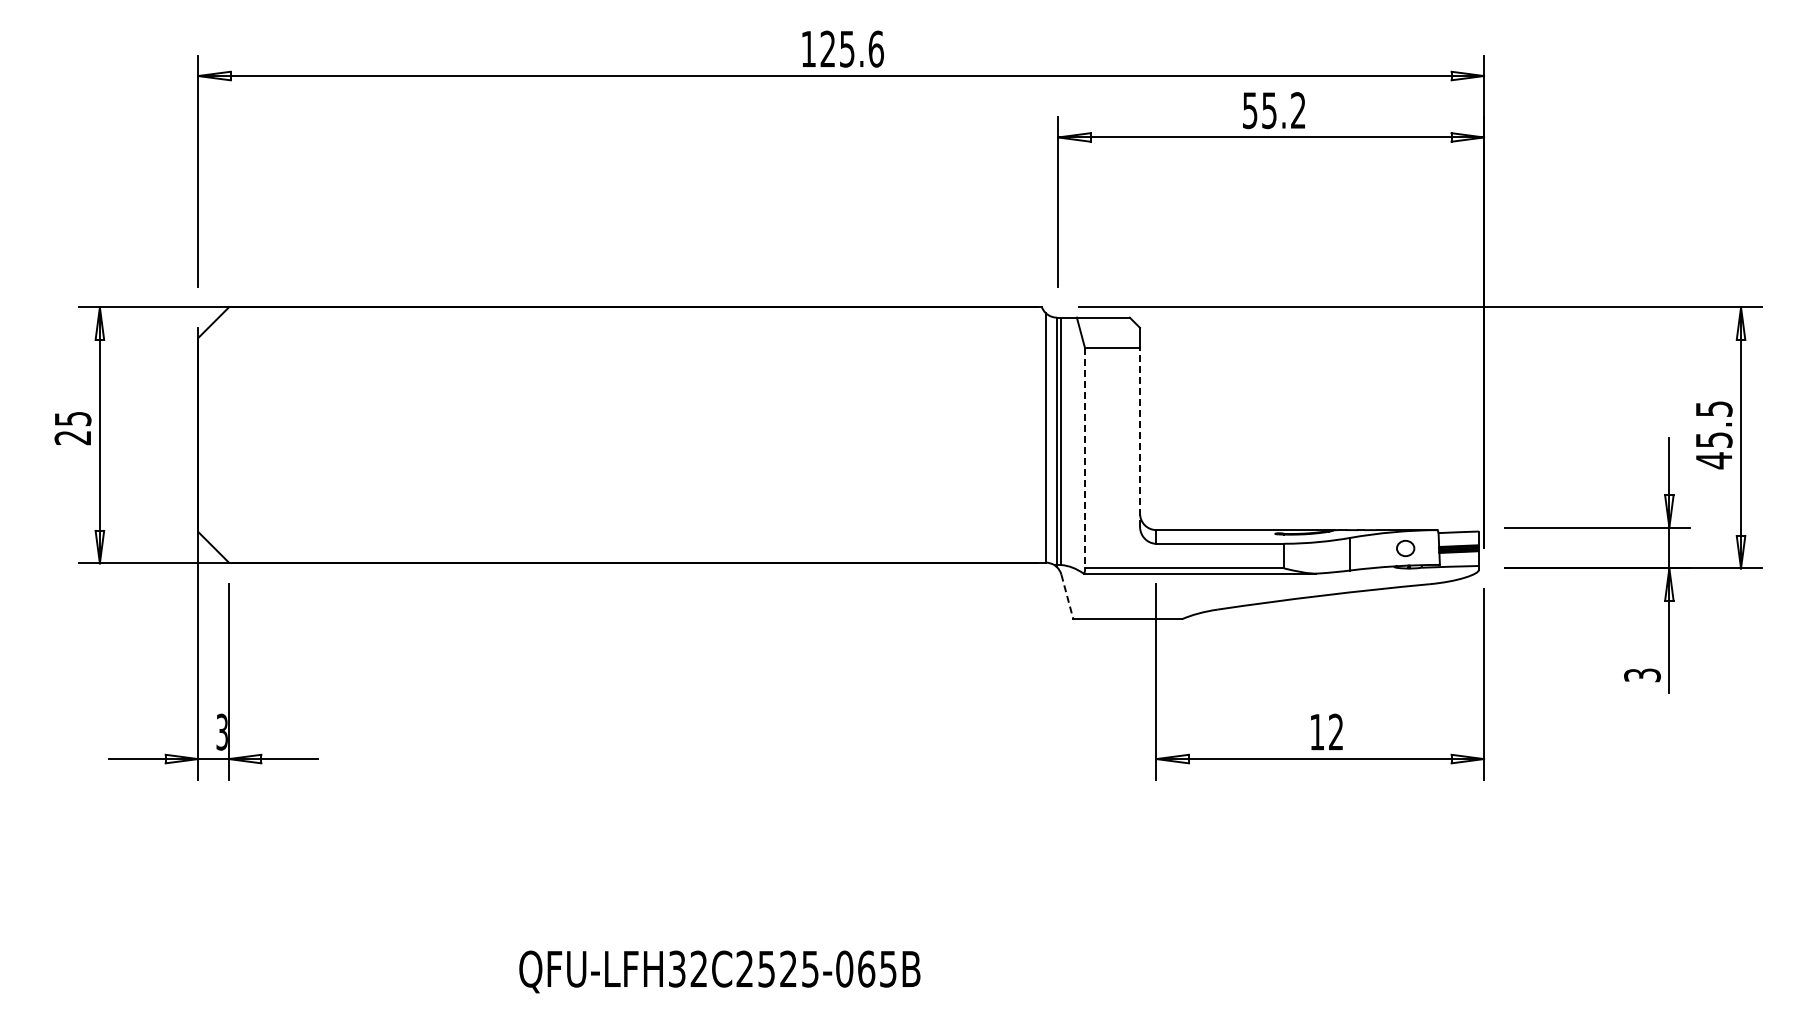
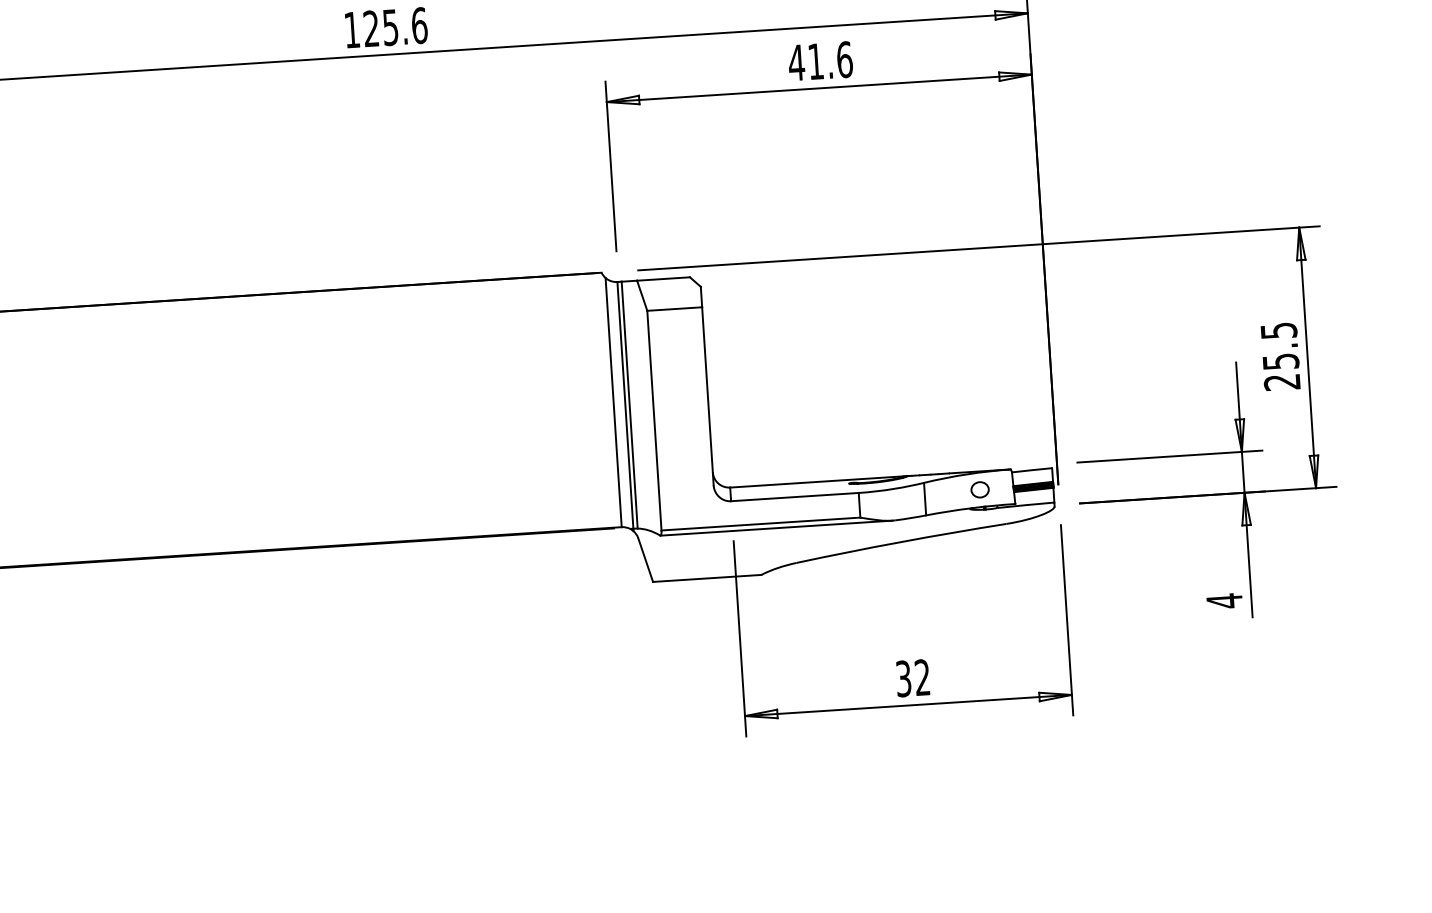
text: (1274, 110) -> (820, 61), 55.2 -> 41.6
line: (1140, 437) -> (708, 396), dashed -> solid
line: (1085, 458) -> (654, 420), dashed -> solid
text: (1713, 460) -> (1281, 382), 45.5 -> 25.5
line: (1067, 597) -> (645, 560), dashed -> solid
text: (1642, 675) -> (1224, 601), 3 -> 4
text: (1317, 731) -> (903, 678), 12 -> 32

